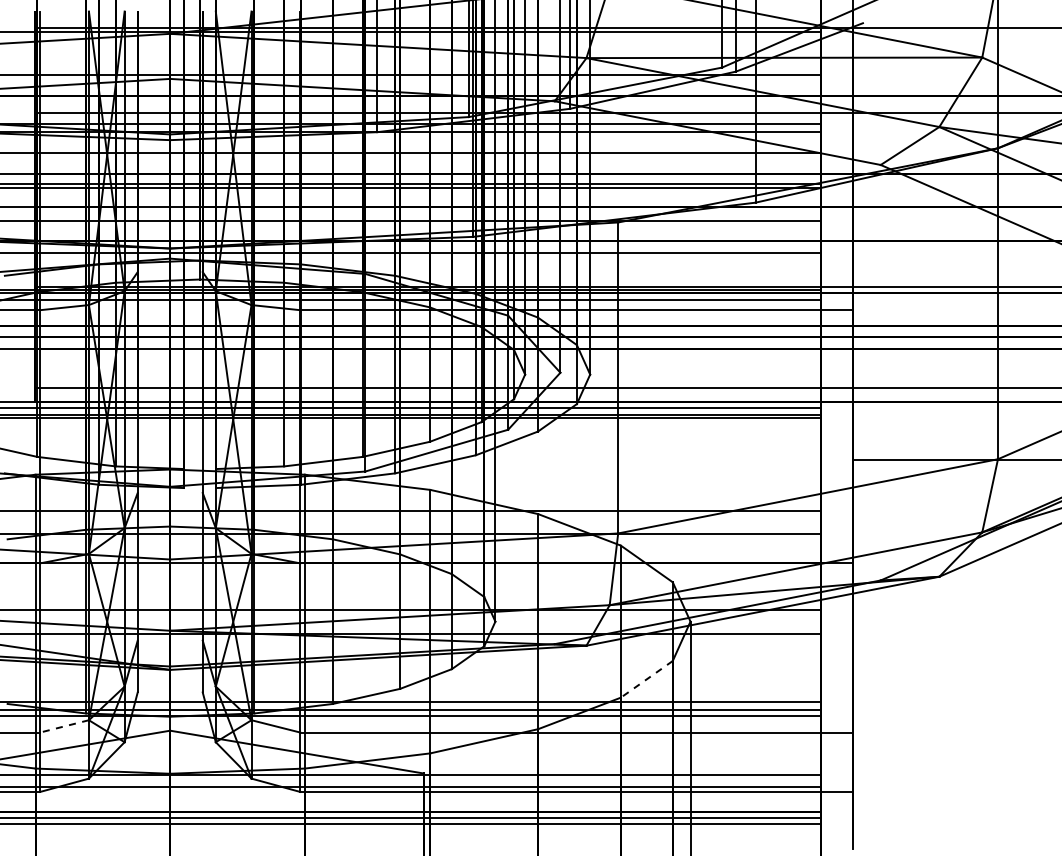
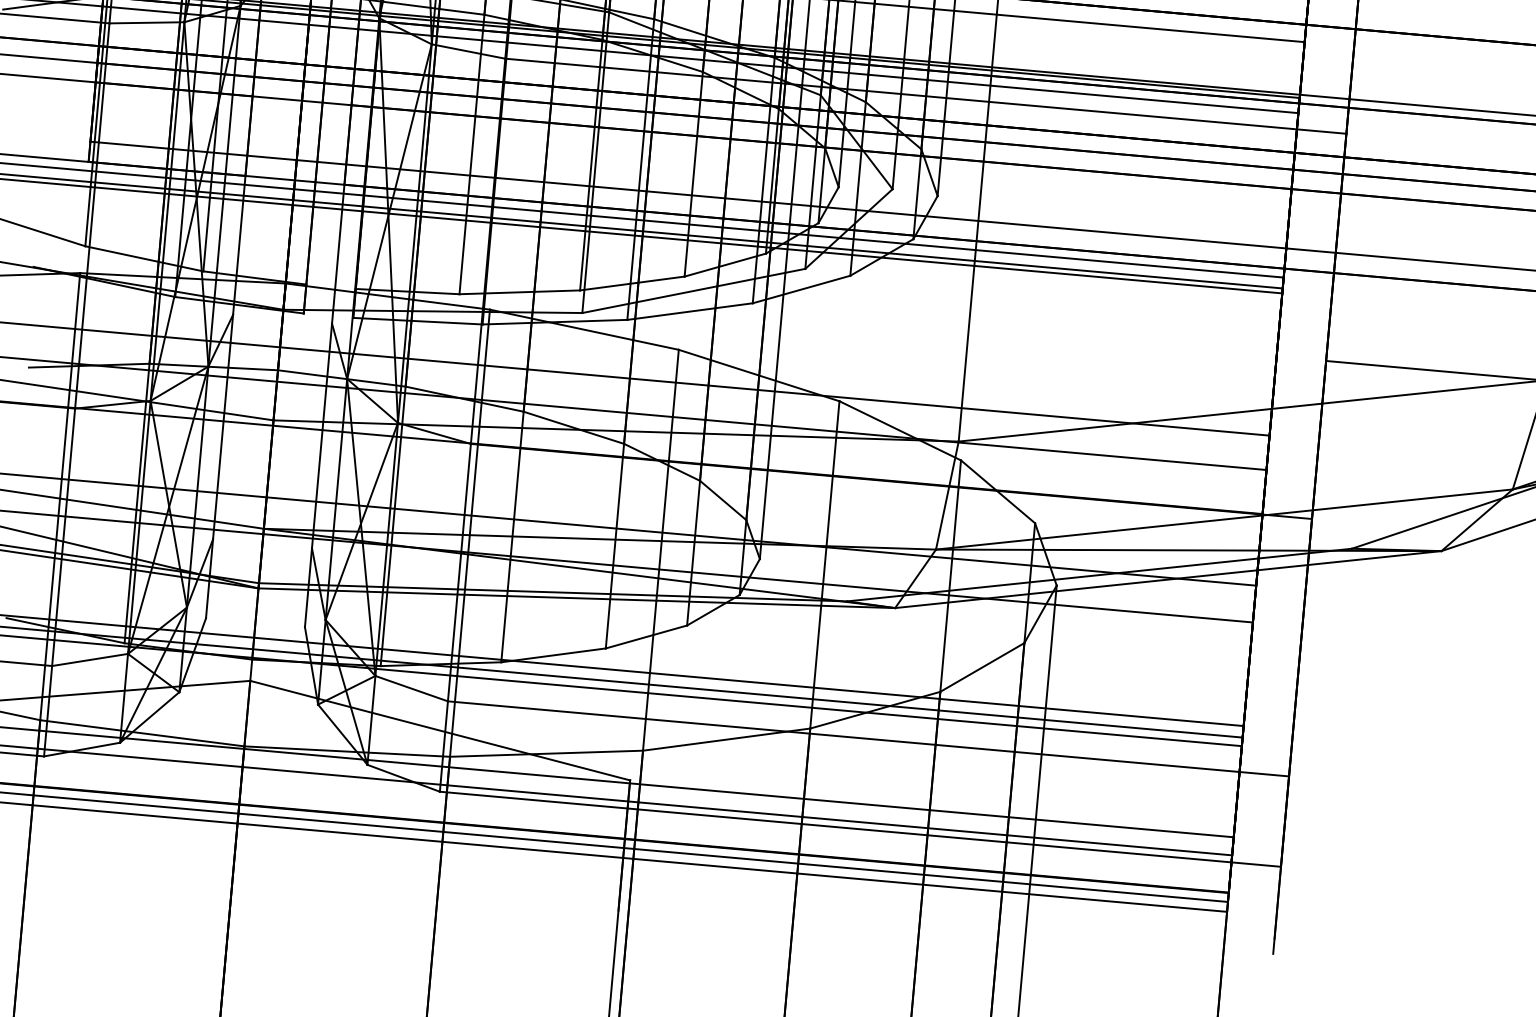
line: (646, 679) -> (981, 667), dashed -> solid
line: (64, 726) -> (89, 660), dashed -> solid

